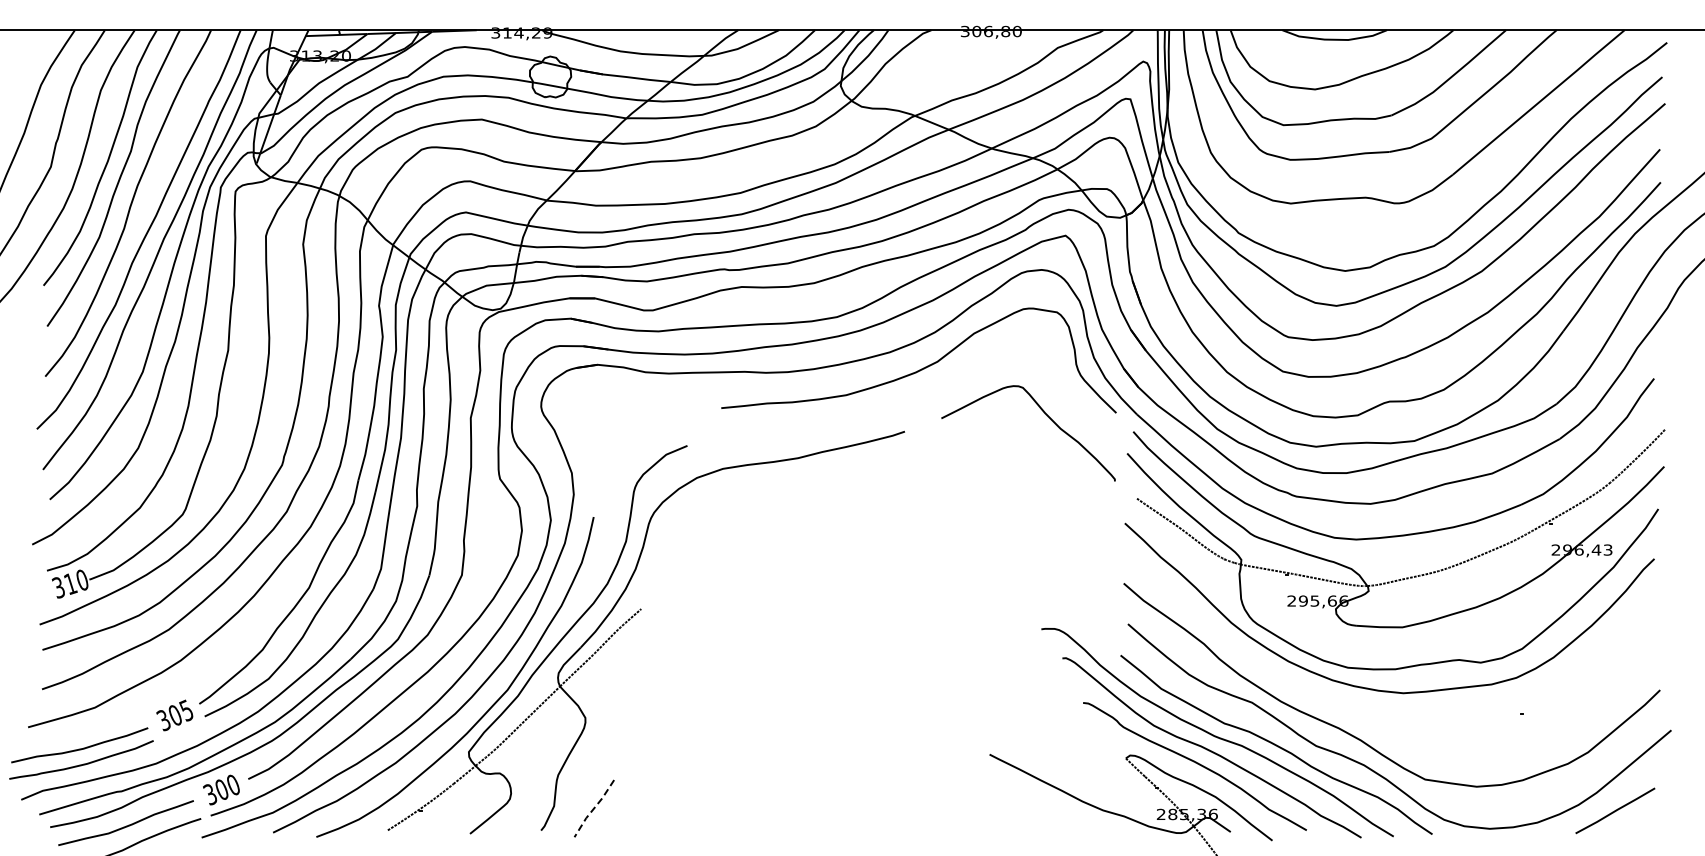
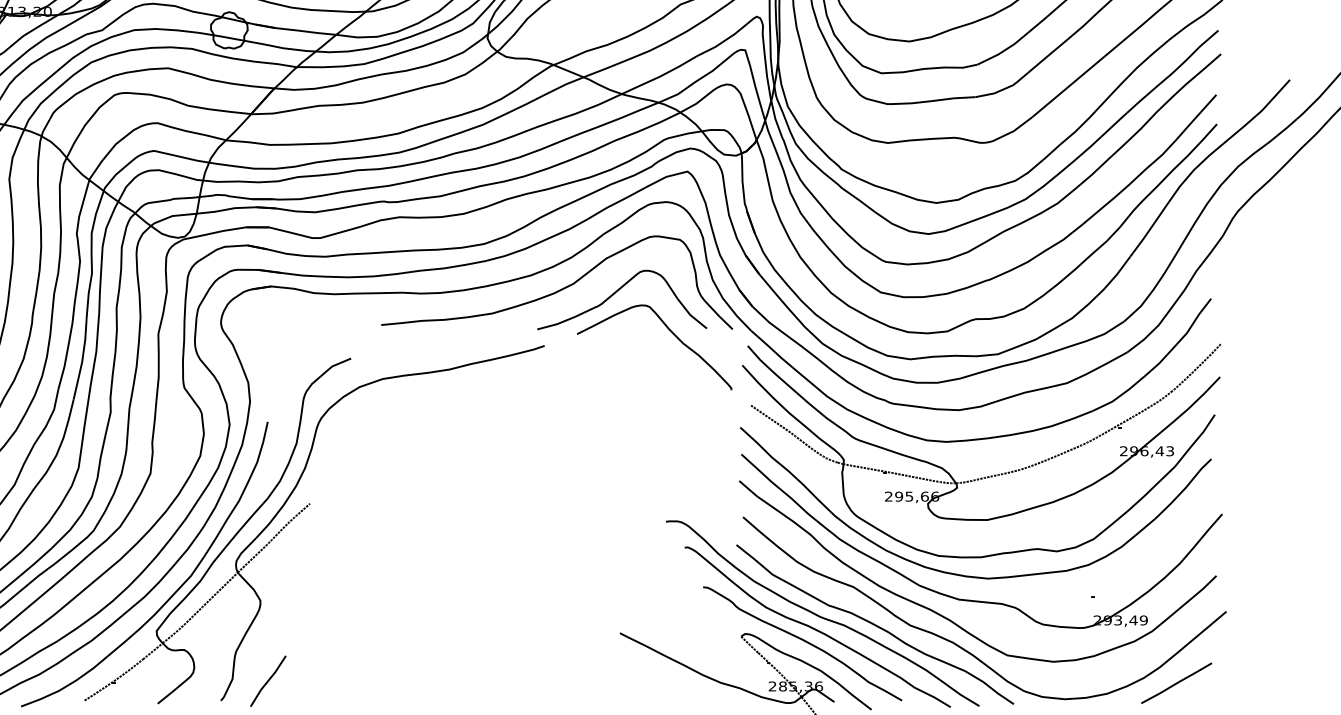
curve: (986, 371) -> (617, 292), added
part: (1389, 717) -> (975, 600), added
line: (593, 808) -> (267, 681), dashed -> solid

